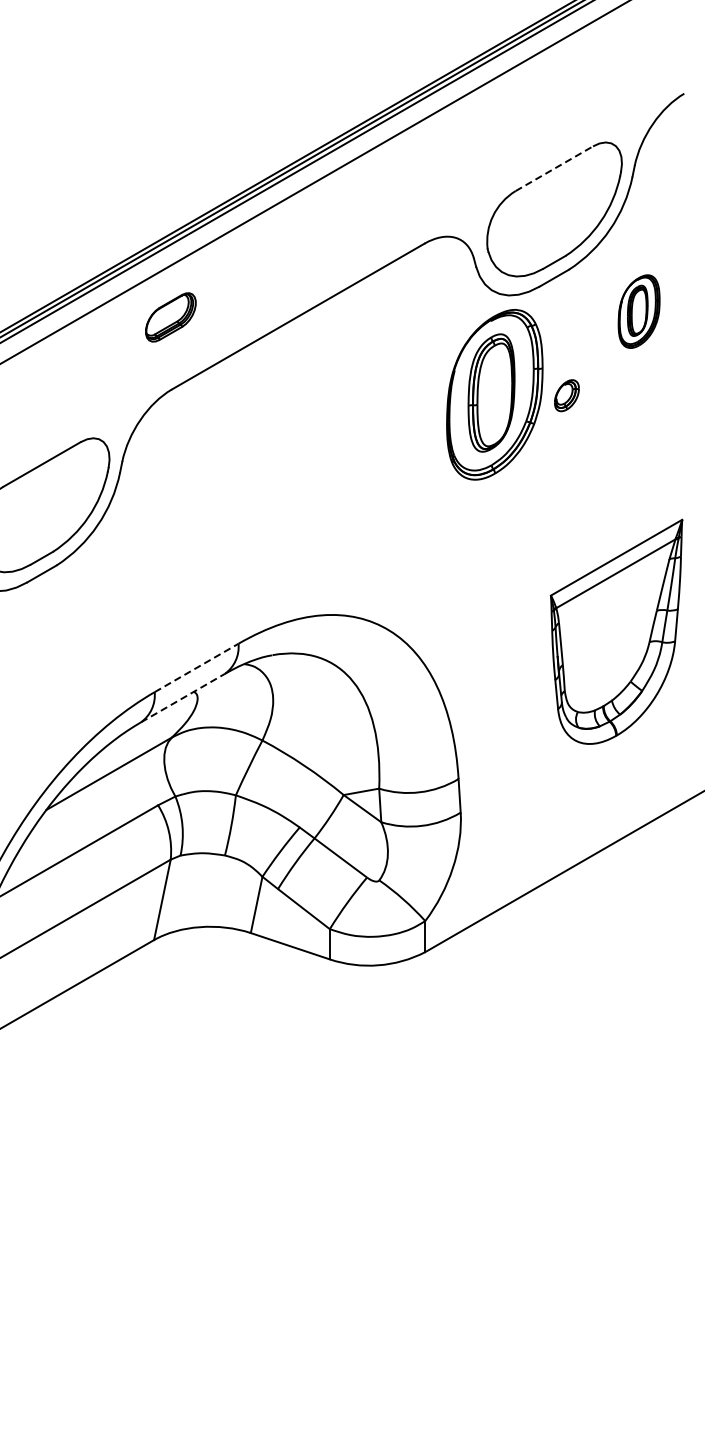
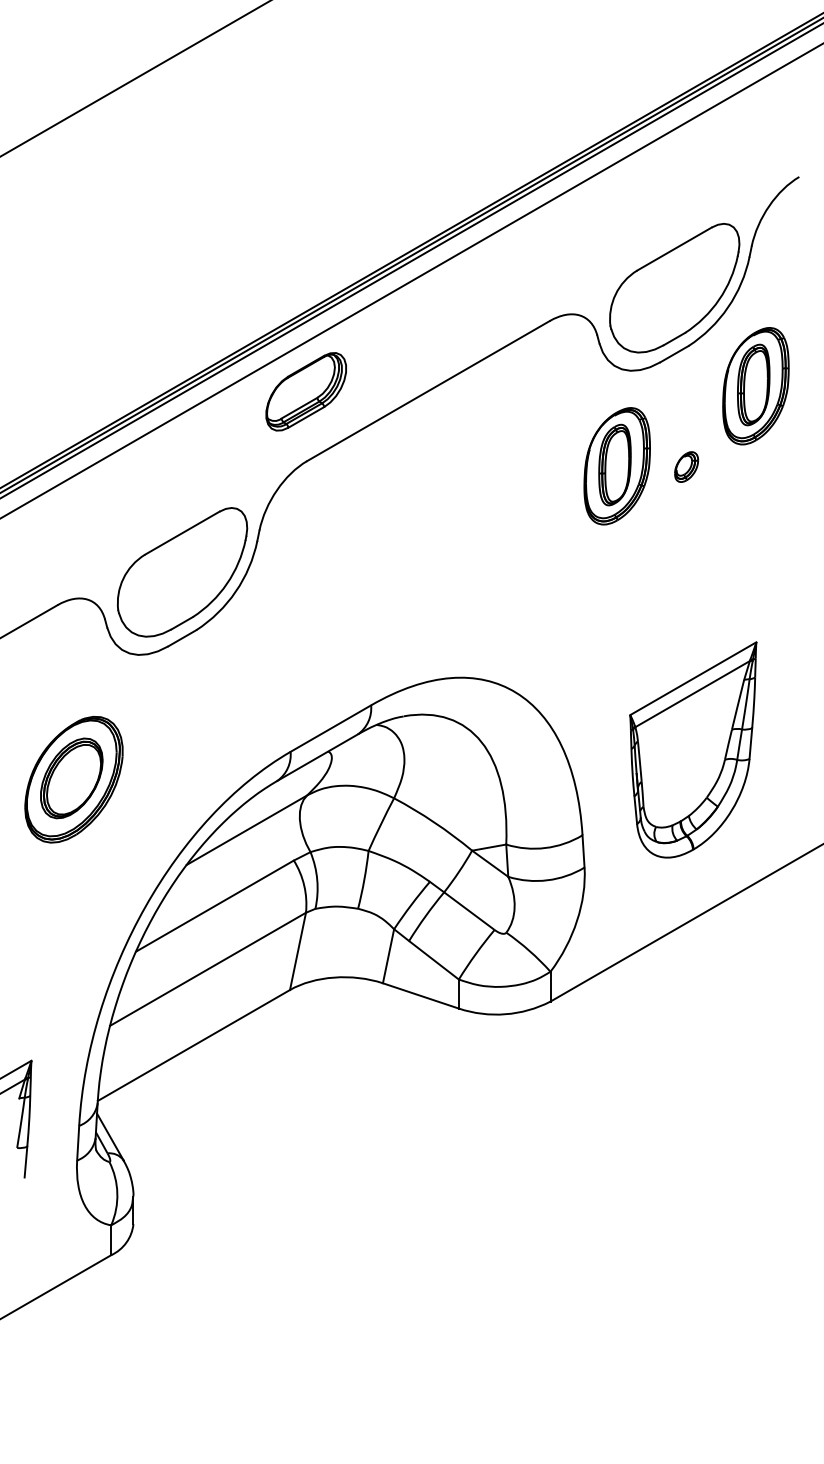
line: (554, 169) -> (674, 249), dashed -> solid
part: (638, 311) -> (755, 386), size x1.67
part: (170, 317) -> (305, 391), size x1.67
part: (493, 395) -> (616, 466), size x0.71
part: (616, 631) -> (693, 749), moved
line: (197, 667) -> (331, 728), dashed -> solid
line: (183, 698) -> (318, 757), dashed -> solid

